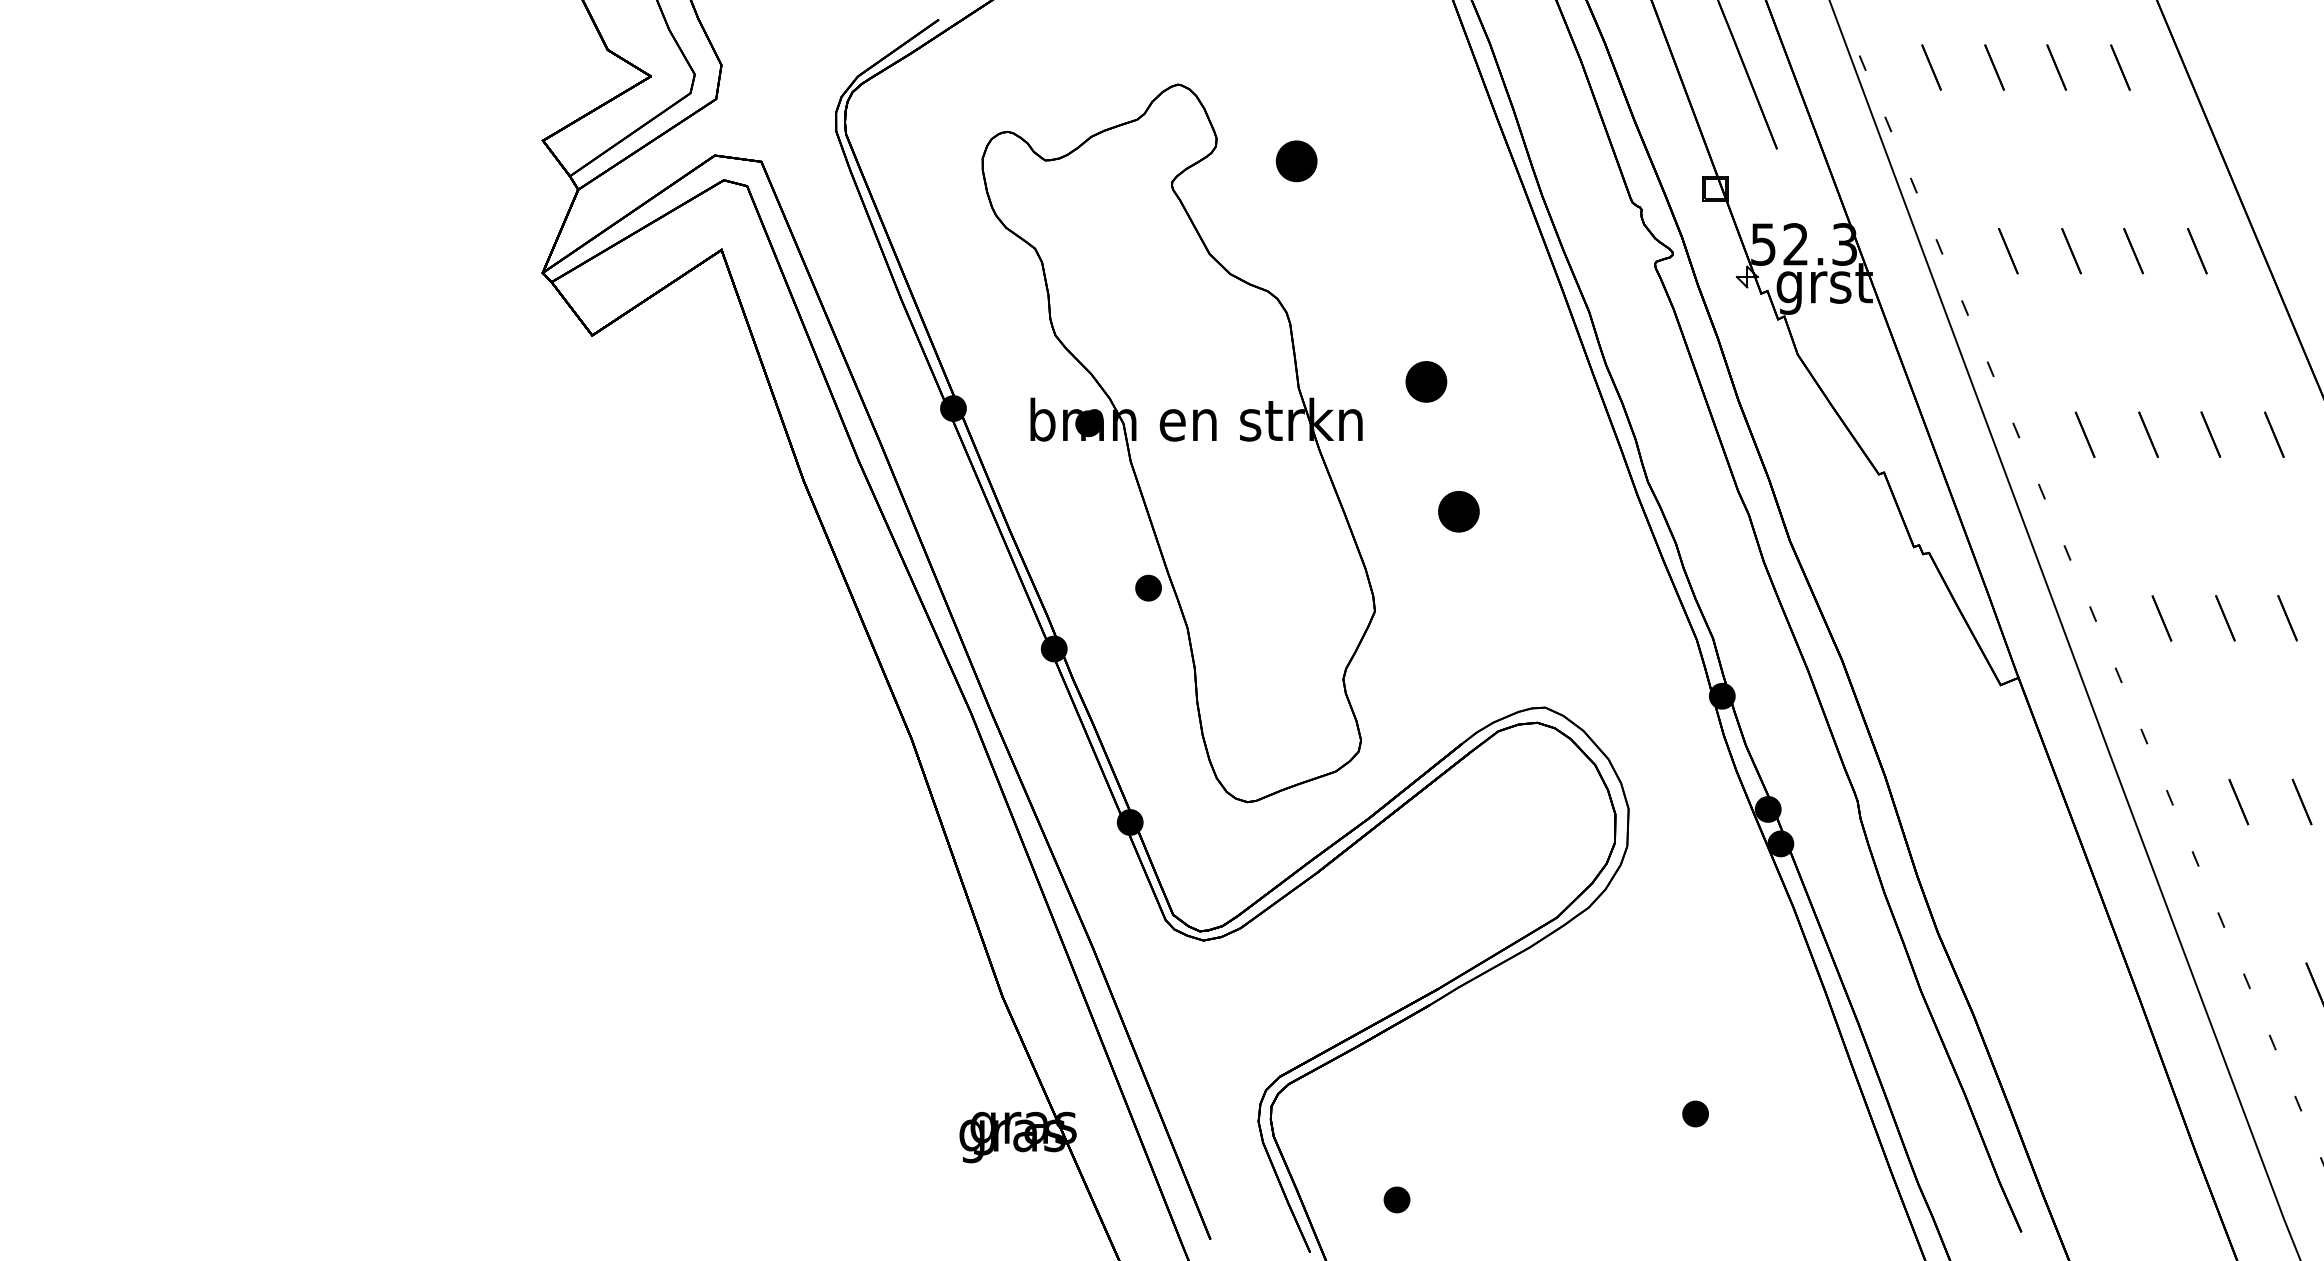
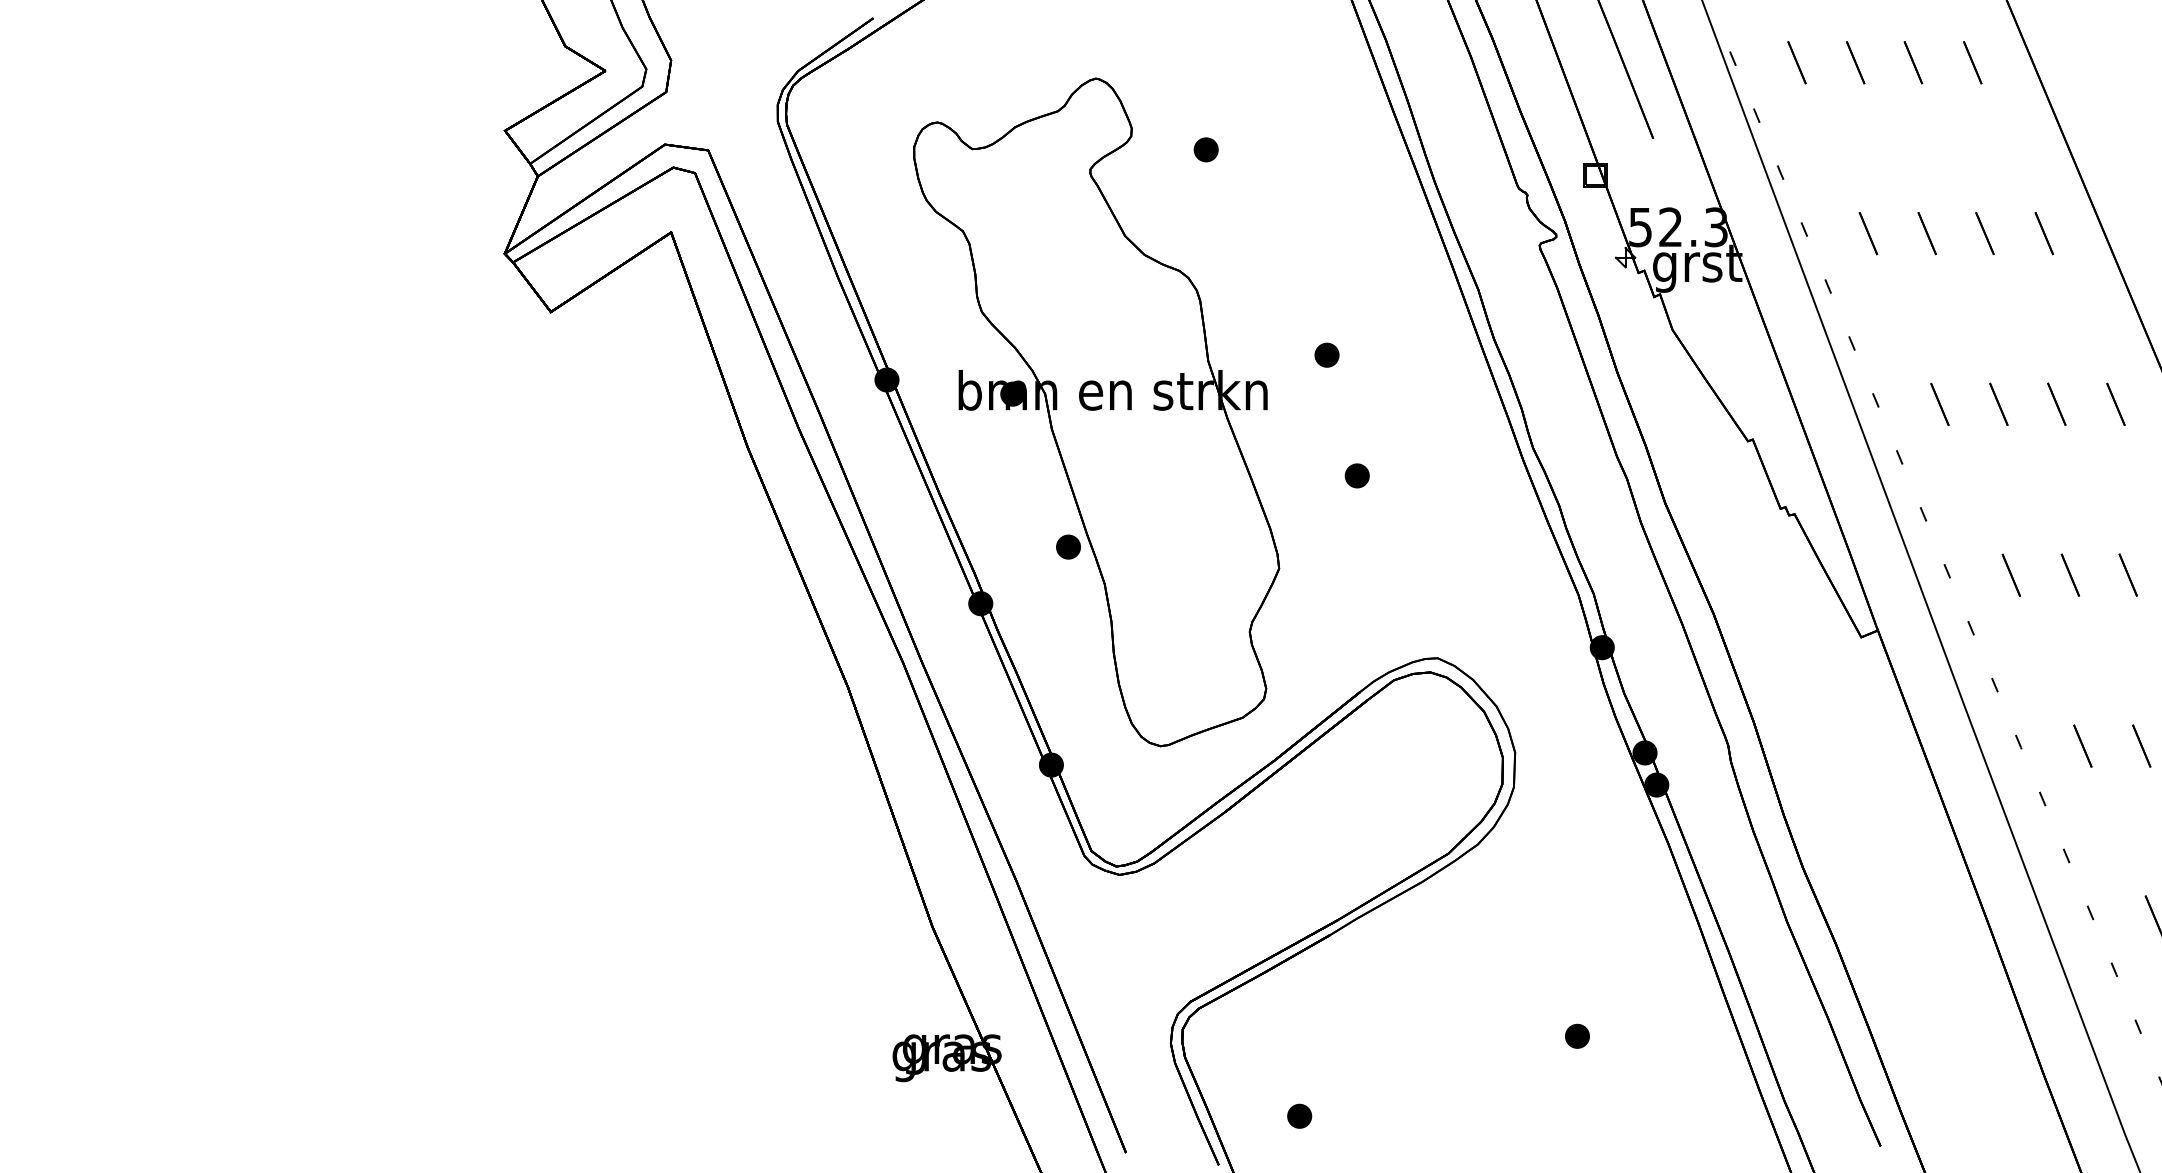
part: (1296, 160) -> (1206, 149), size x0.62
part: (1426, 381) -> (1327, 354), size x0.62
part: (1458, 511) -> (1356, 475), size x0.62

